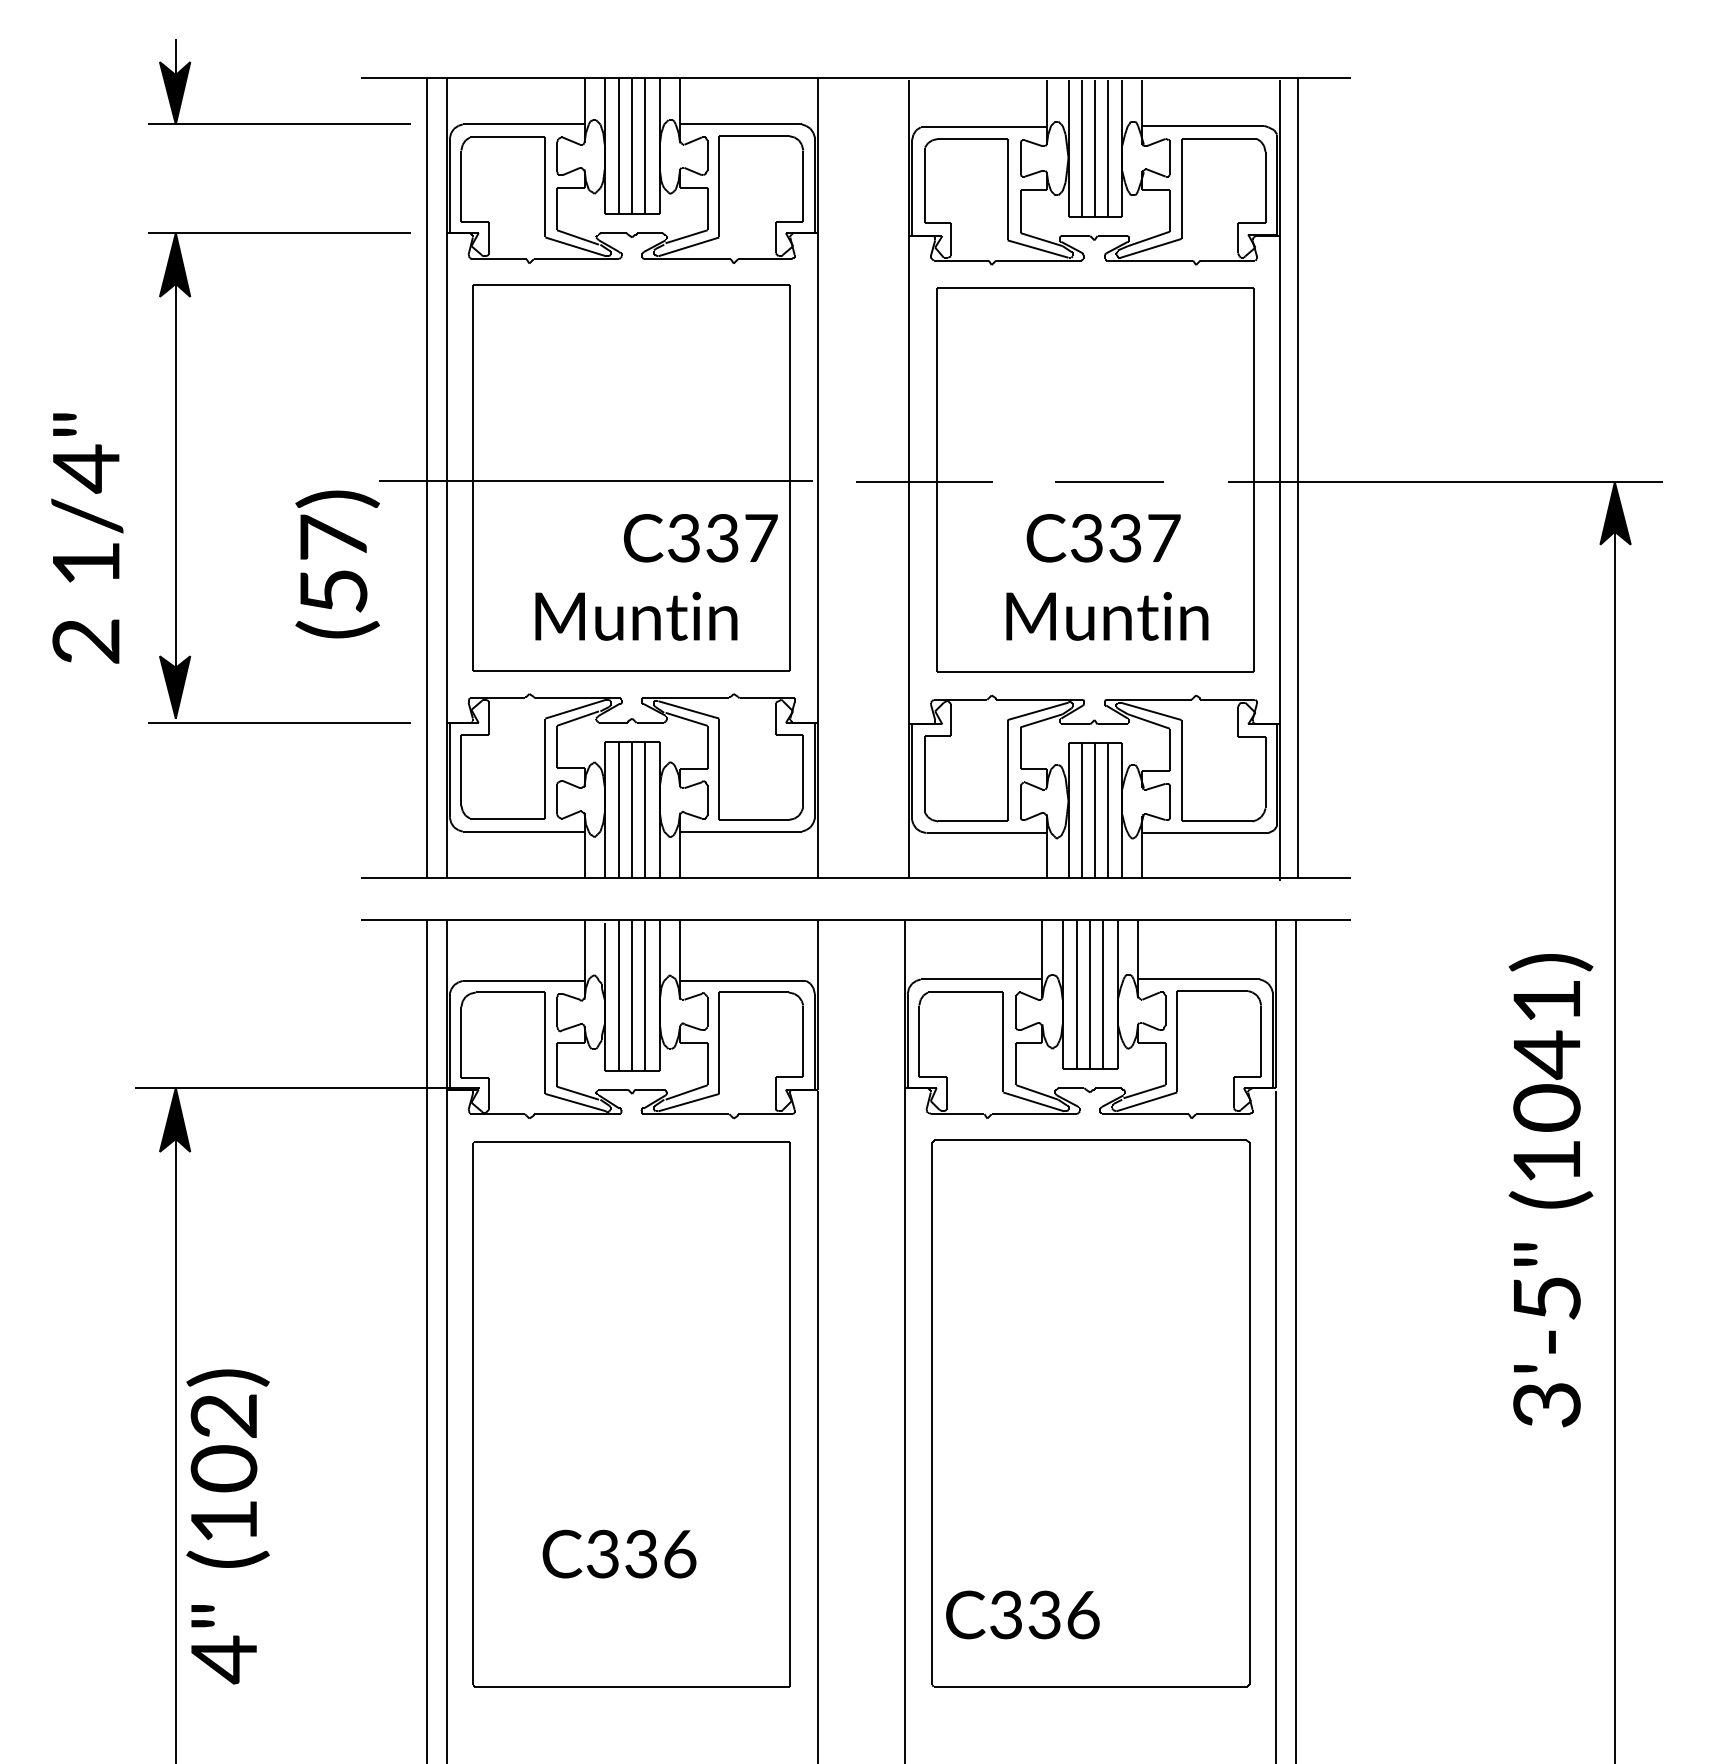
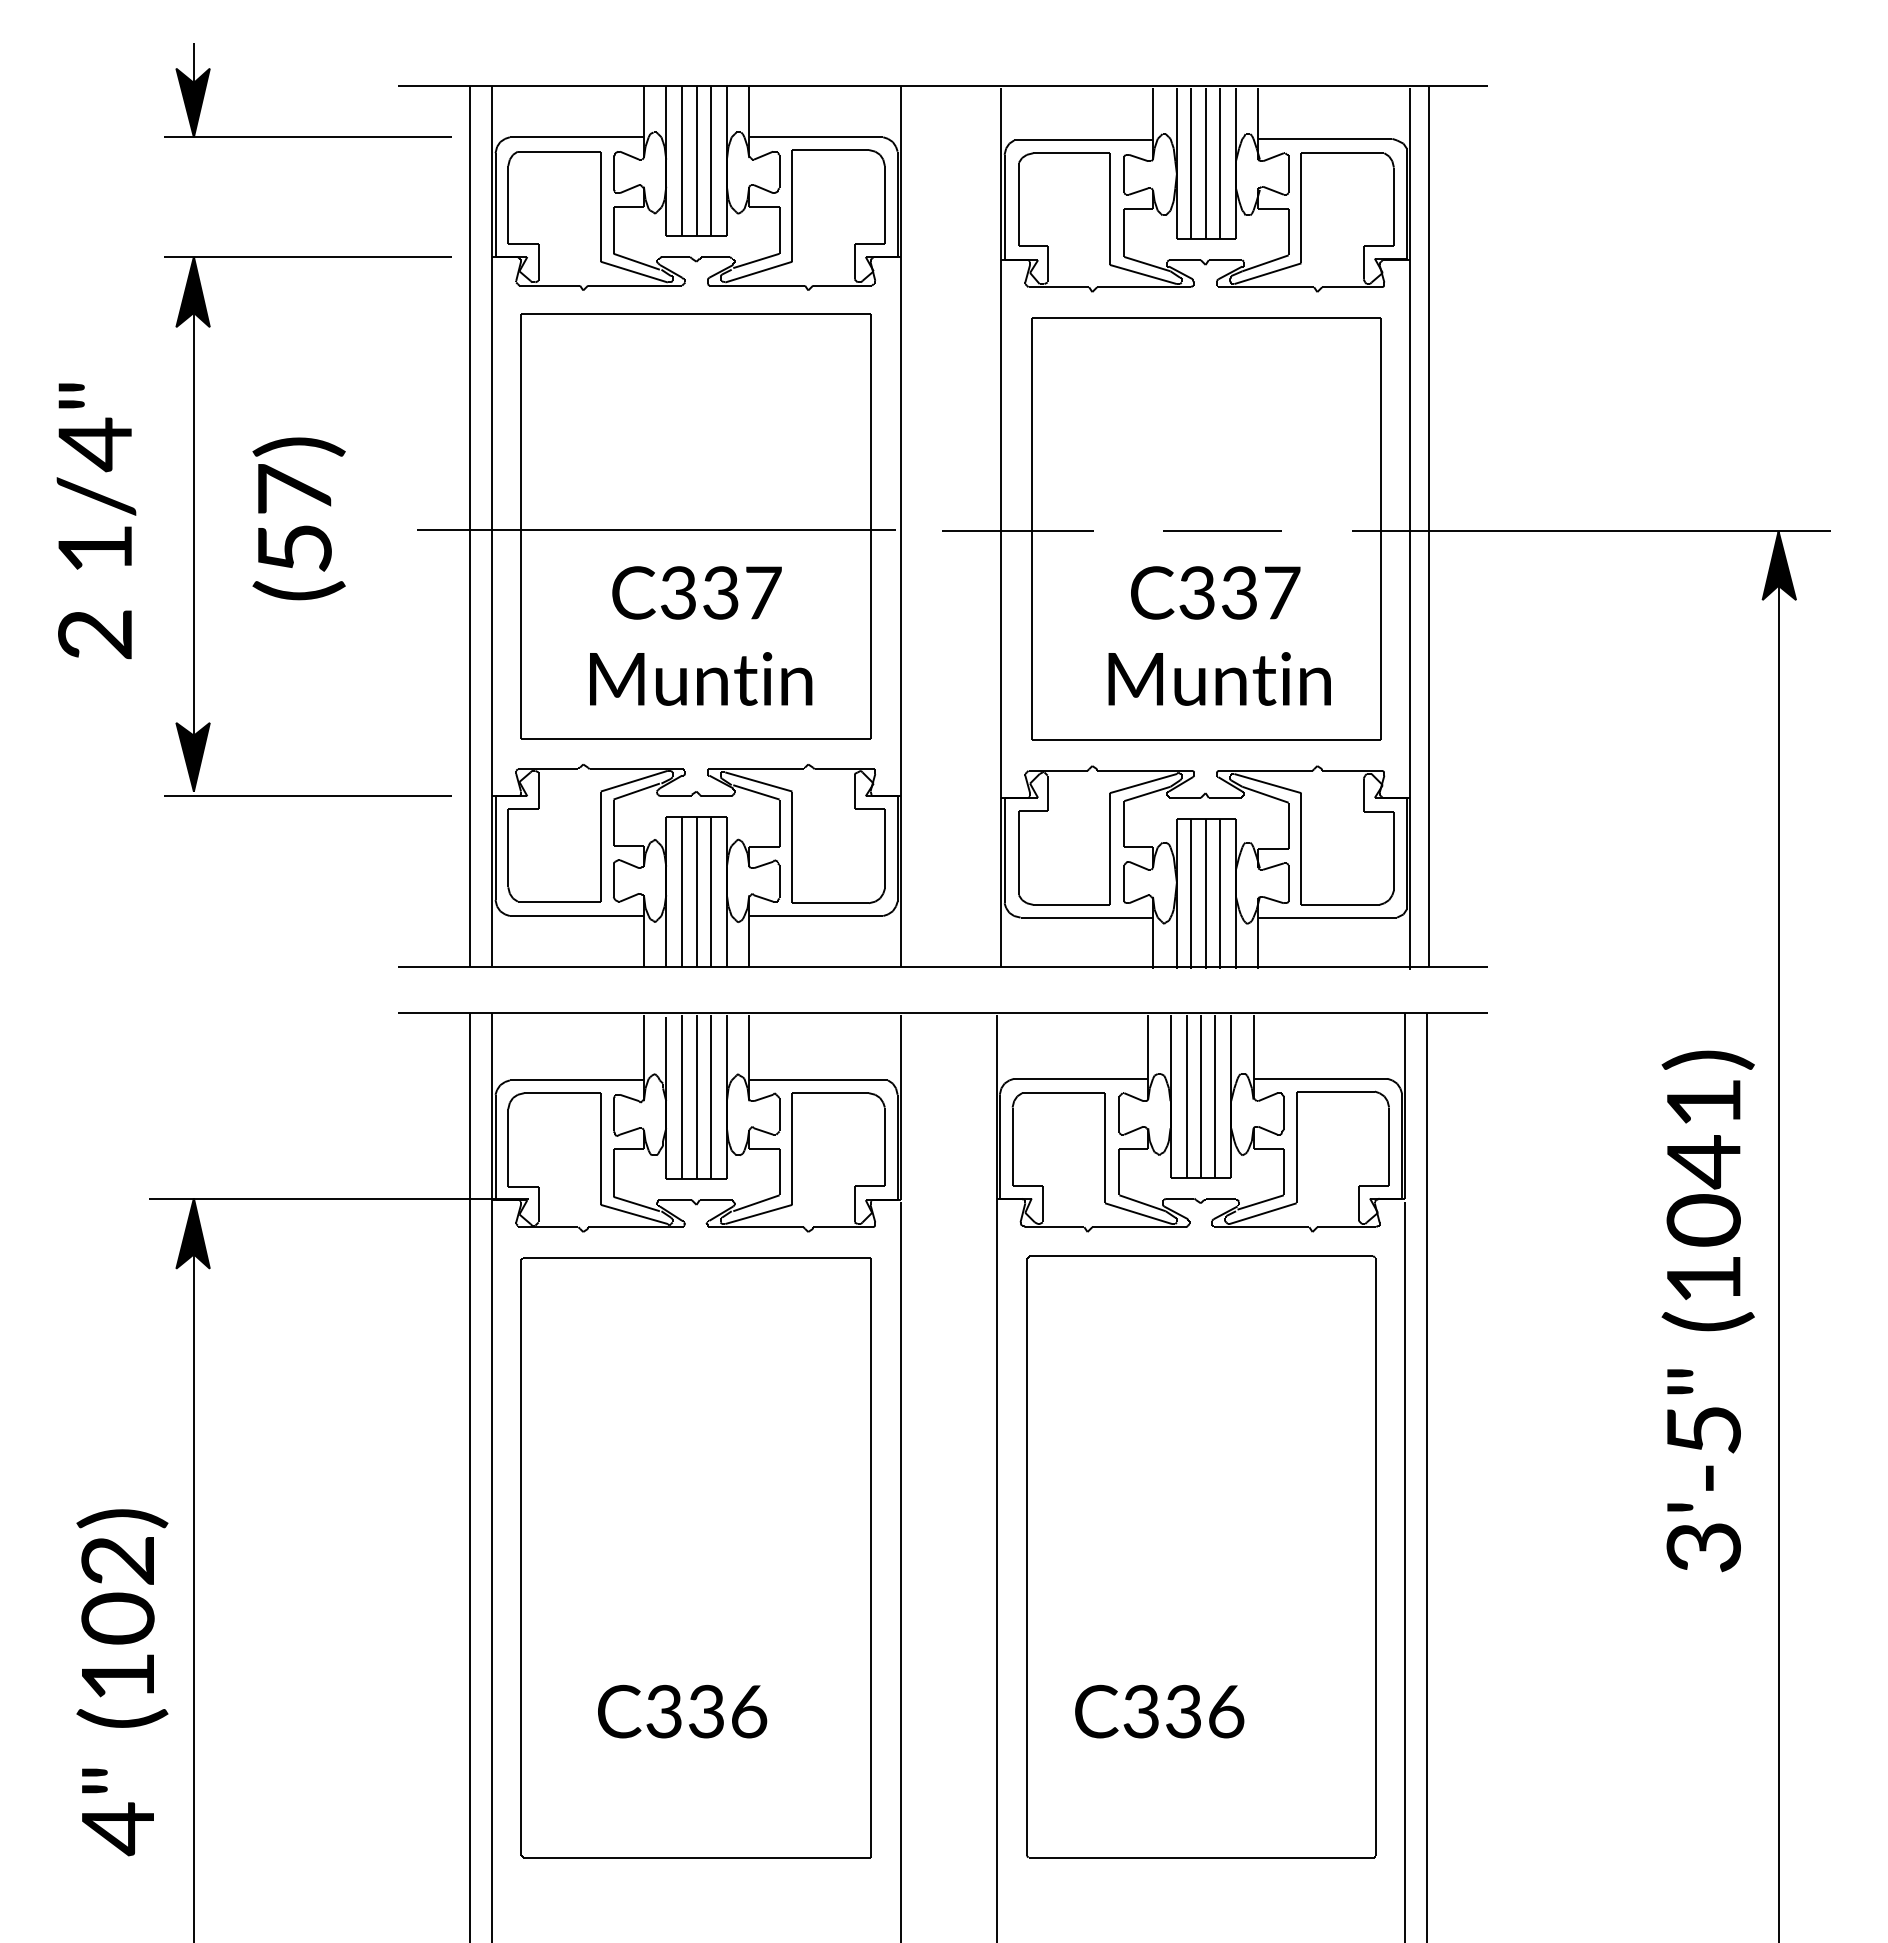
text: (700, 537) -> (696, 592), moved
text: (87, 538) -> (96, 521), moved
text: (337, 564) -> (298, 518), moved
text: (228, 1526) -> (122, 1682), moved
text: (1022, 1614) -> (1159, 1711), moved

